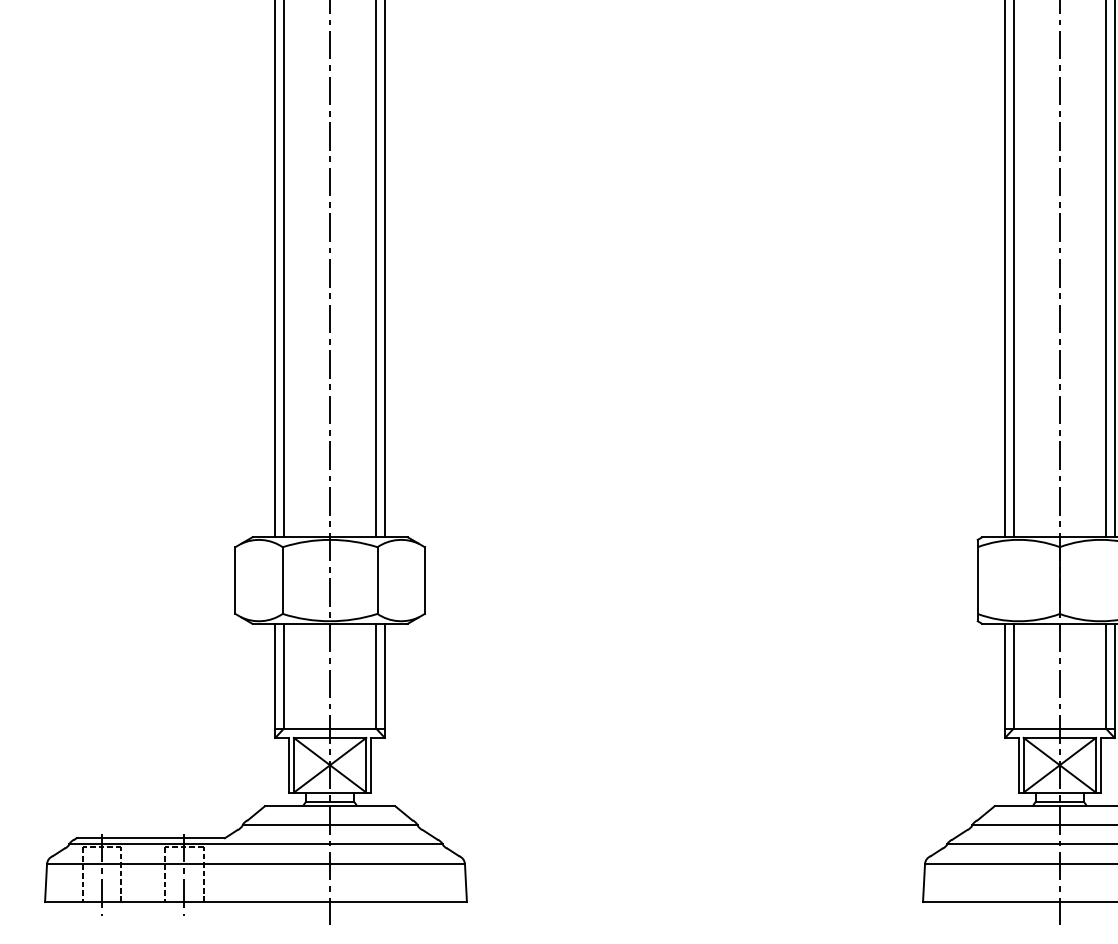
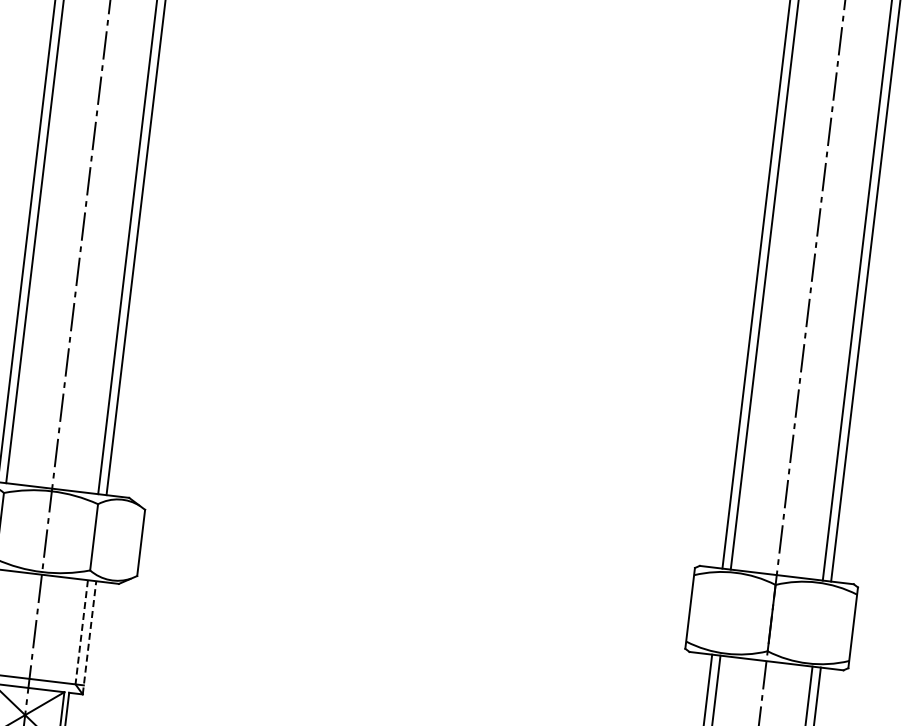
line: (376, 676) -> (81, 632), solid -> dashed
line: (384, 680) -> (89, 637), solid -> dashed

